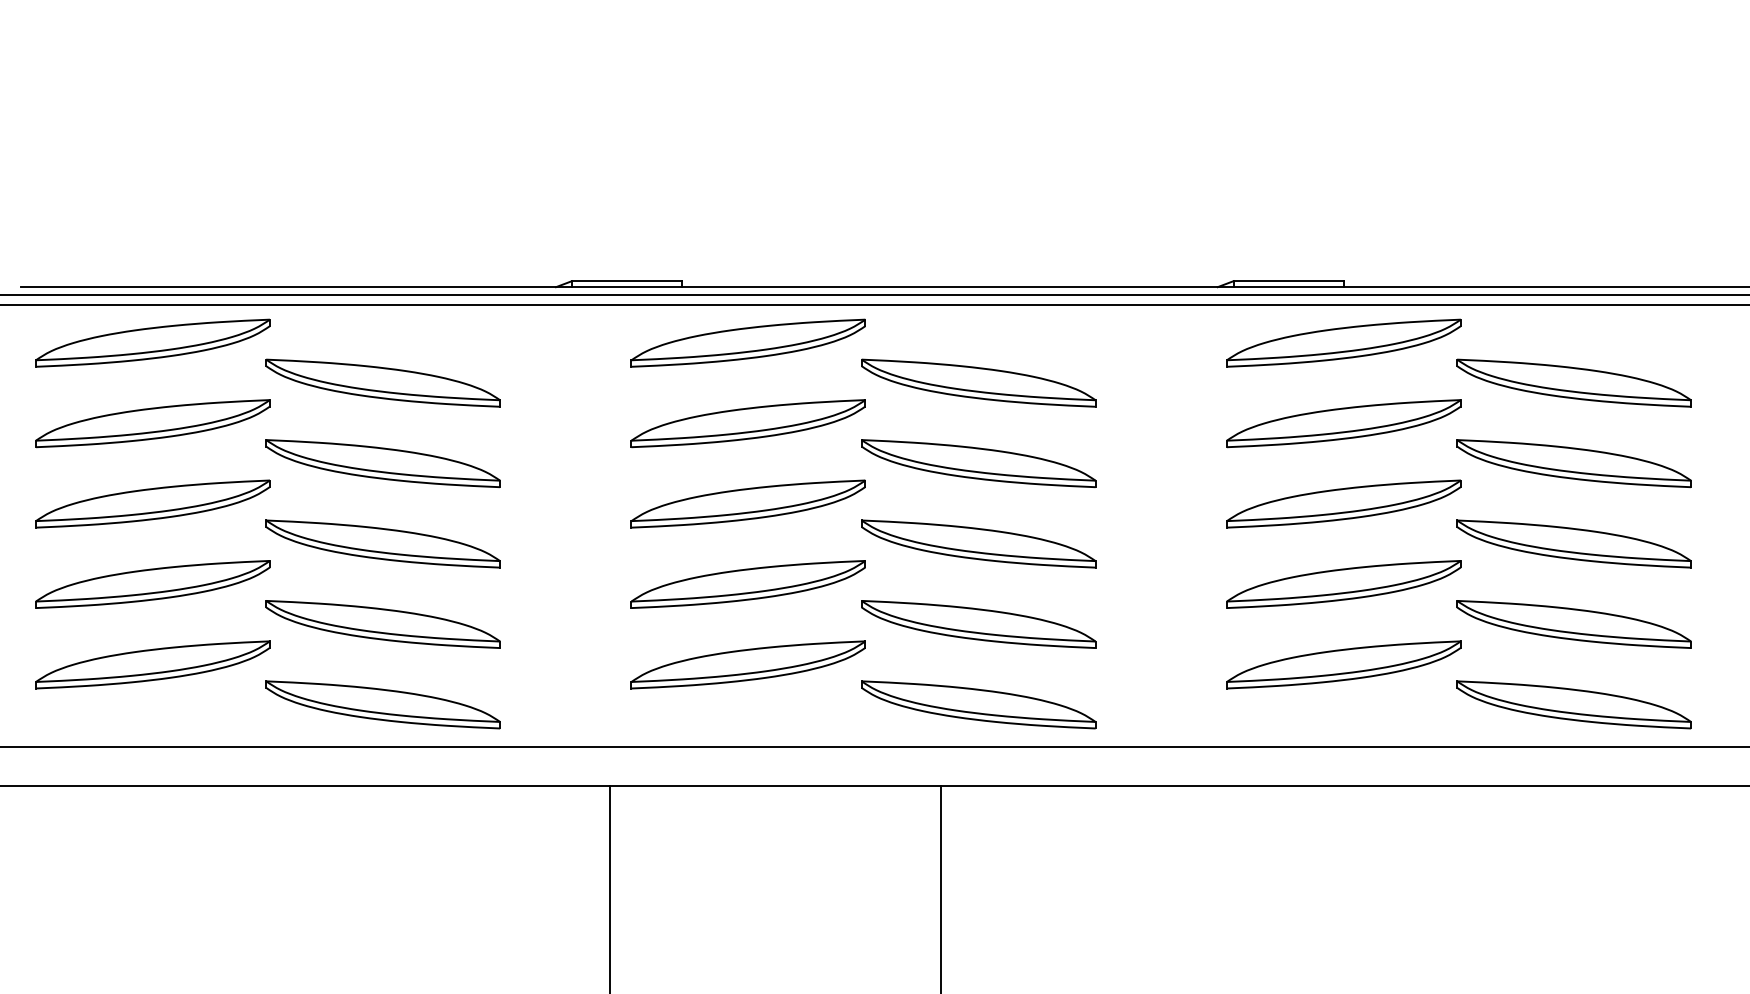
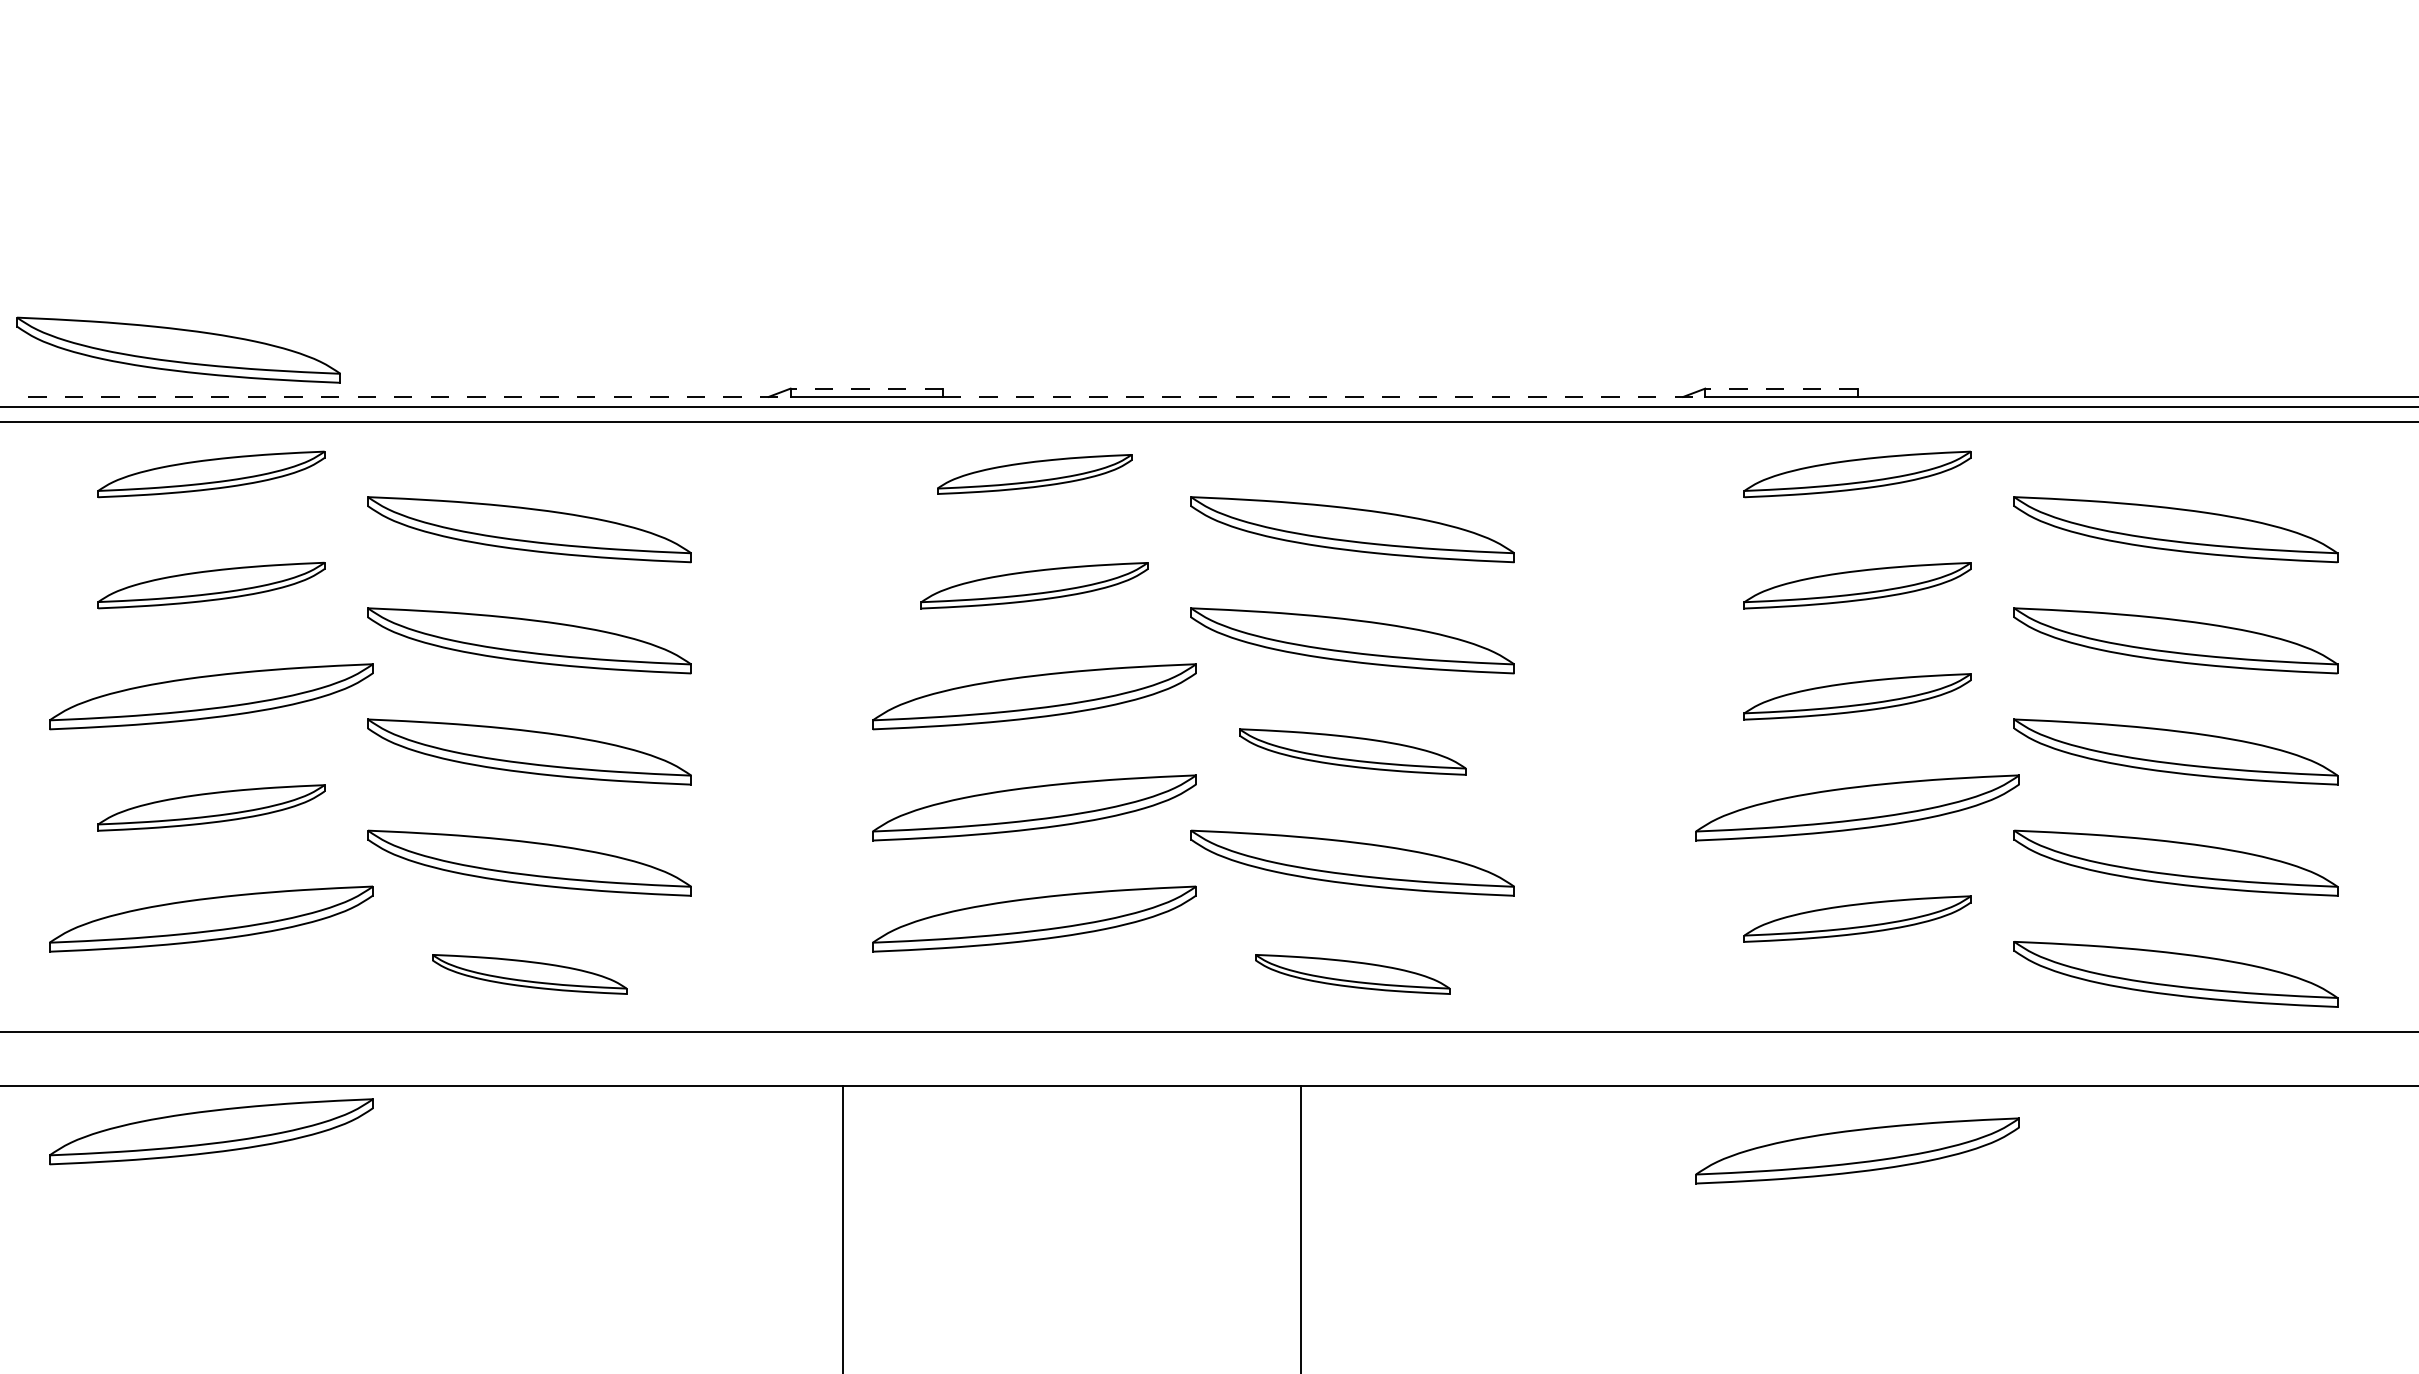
part: (129, 252) -> (178, 349), added
line: (626, 281) -> (866, 388), solid -> dashed
line: (1288, 281) -> (1780, 388), solid -> dashed
line: (296, 286) -> (409, 396), solid -> dashed
line: (958, 286) -> (1324, 396), solid -> dashed
part: (153, 343) -> (211, 474), size x0.7
part: (748, 343) -> (1034, 474), size x0.6
part: (1343, 343) -> (1857, 474), size x0.7
part: (153, 423) -> (211, 585), size x0.7
part: (748, 423) -> (1034, 585), size x0.7
part: (1343, 423) -> (1857, 585), size x0.7
part: (1343, 503) -> (1857, 696), size x0.7
part: (978, 543) -> (1352, 751), size x0.7
part: (153, 584) -> (211, 807), size x0.7
part: (1343, 664) -> (1857, 918), size x0.7
part: (383, 704) -> (529, 974), size x0.6
part: (978, 704) -> (1352, 974), size x0.6
part: (153, 818) -> (211, 1131), added
part: (1343, 832) -> (1857, 1150), added

